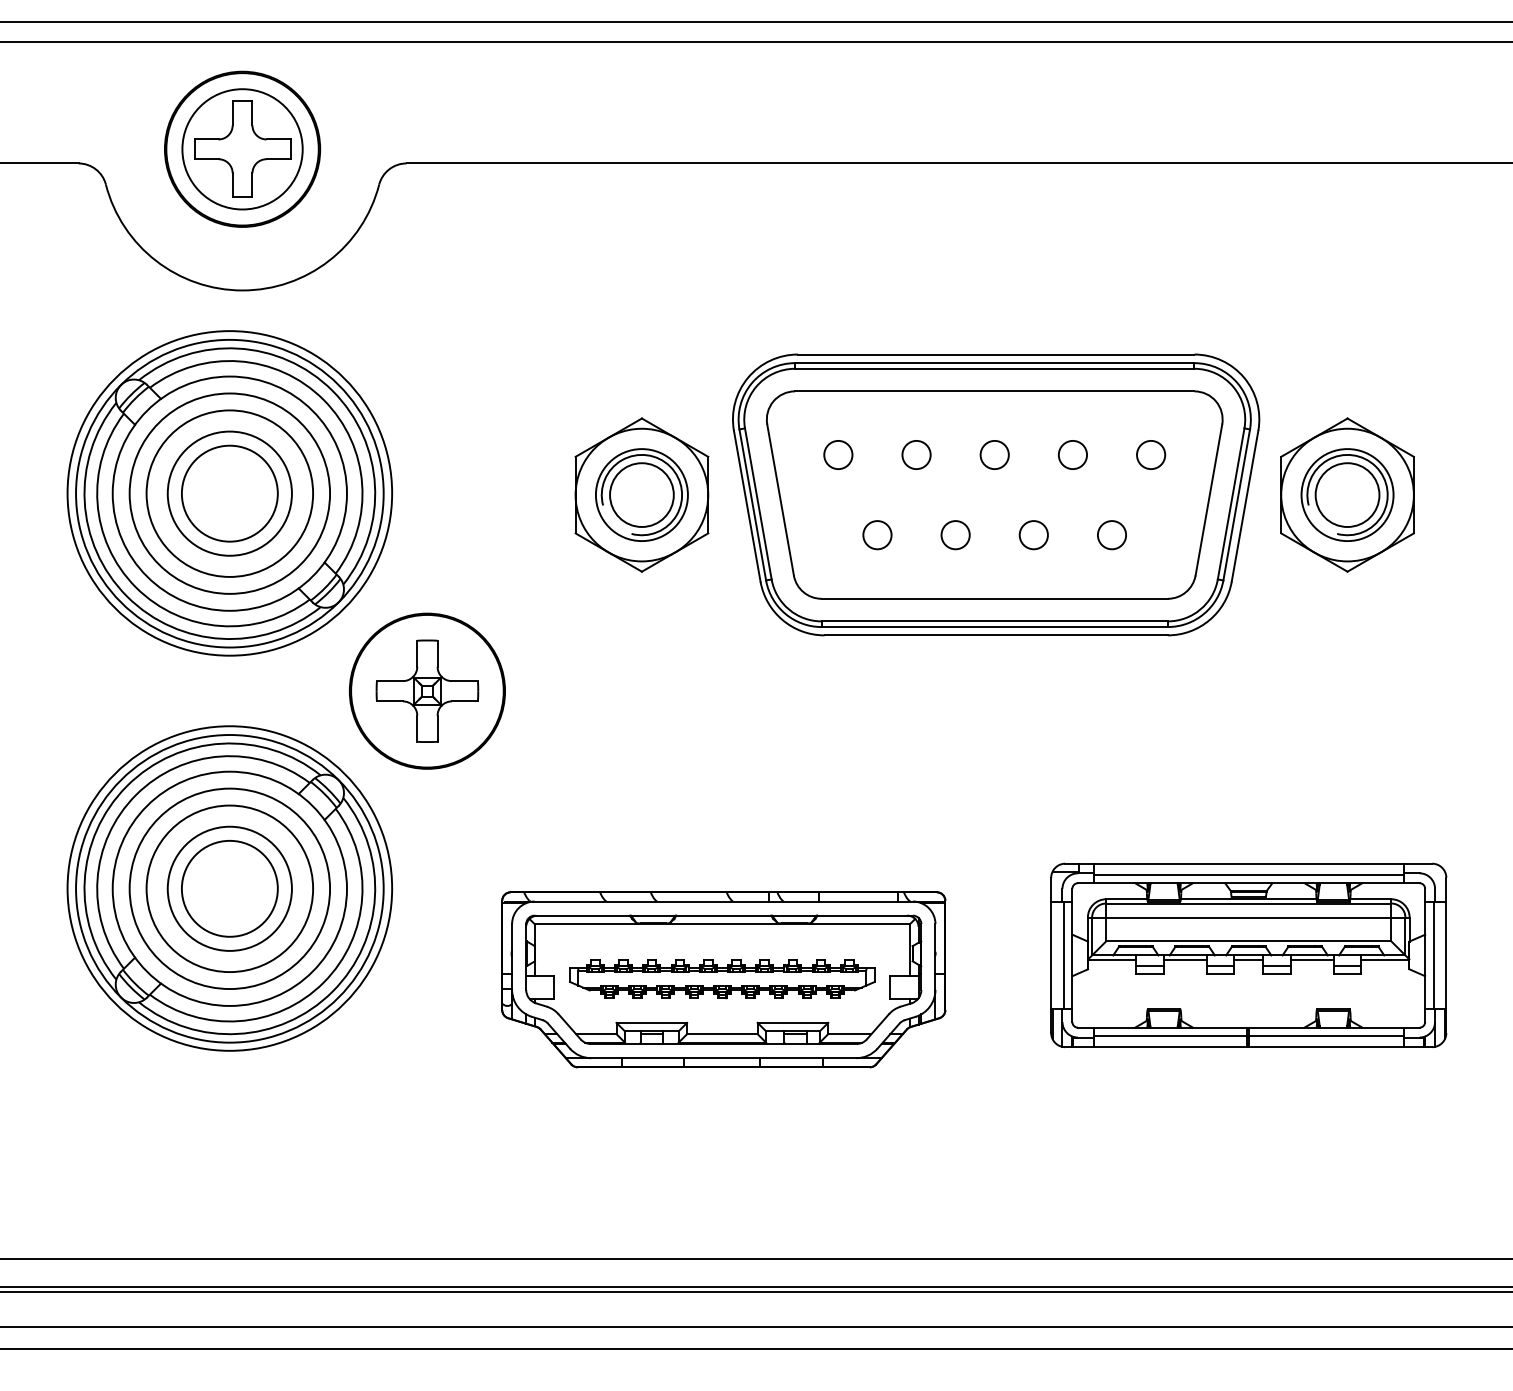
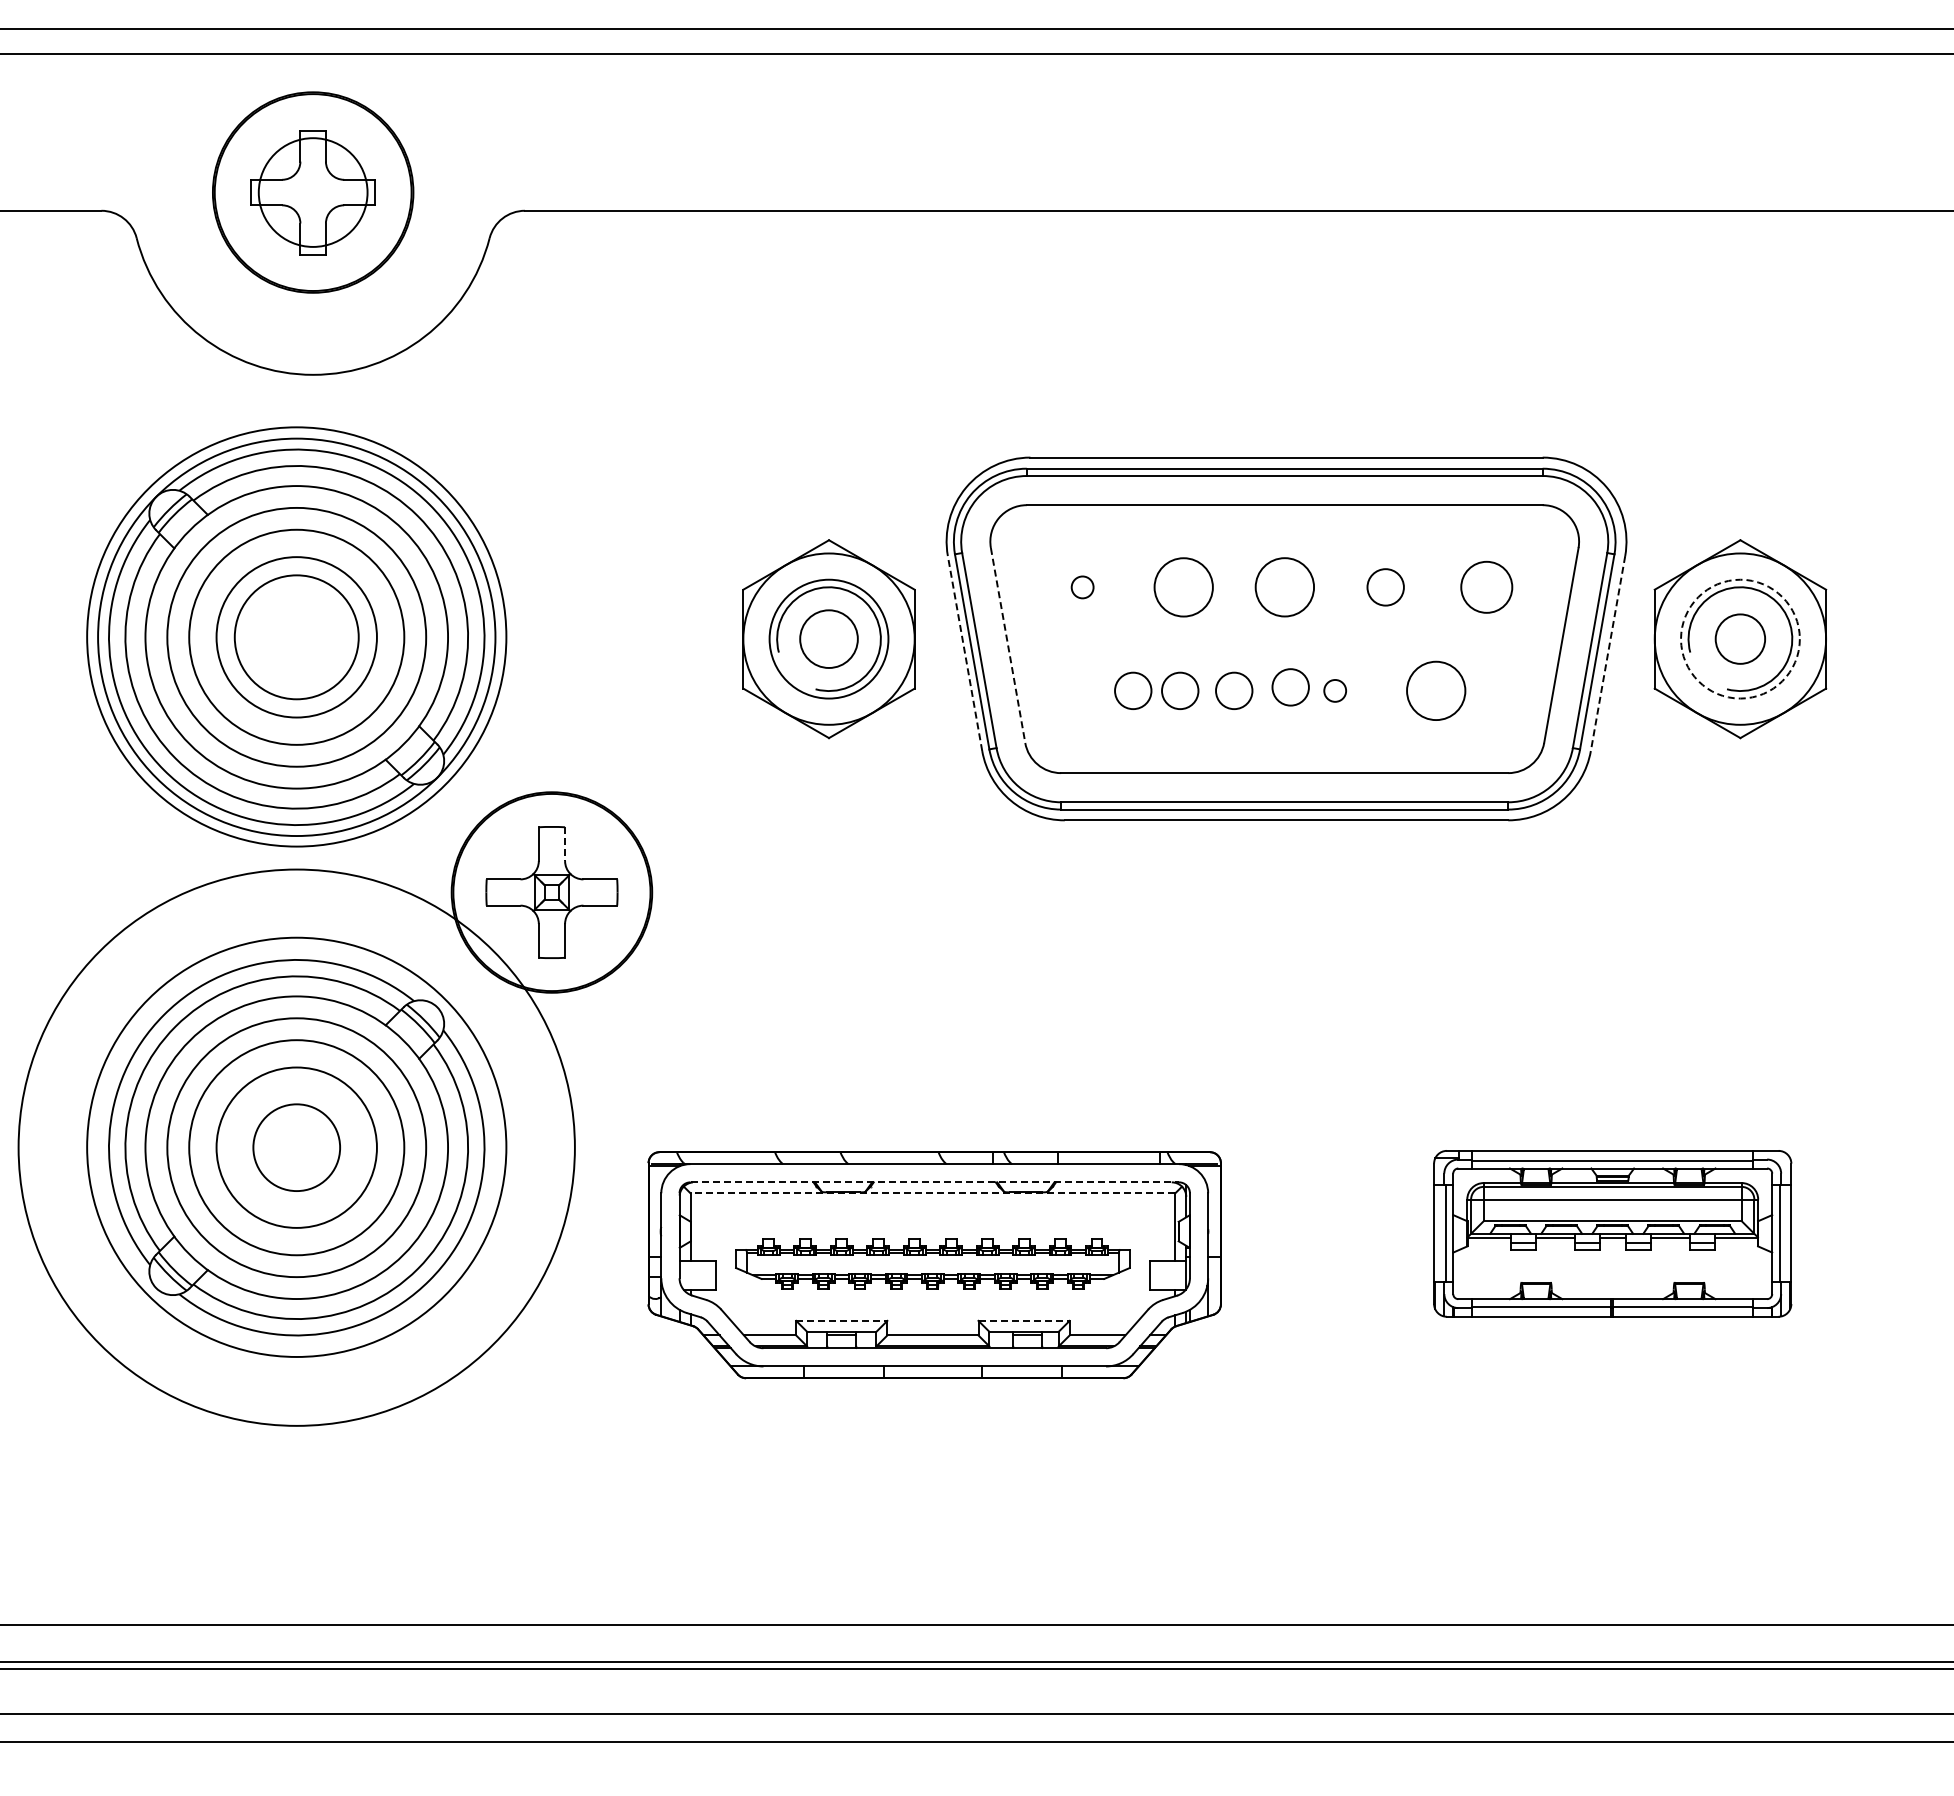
circle: (242, 149) -> (312, 192), size x0.7
circle: (838, 455) -> (1082, 587), size x0.6
circle: (916, 455) -> (1183, 587), size x1.6
circle: (994, 455) -> (1284, 587), size x1.6
circle: (1150, 455) -> (1486, 587), size x1.4
circle: (641, 494) -> (828, 638), size x0.7
circle: (1347, 494) -> (1740, 638), size x0.6
circle: (1347, 494) -> (1740, 638), solid -> dashed
line: (780, 500) -> (1008, 645), solid -> dashed
line: (746, 506) -> (964, 653), solid -> dashed
line: (1244, 506) -> (1607, 654), solid -> dashed
circle: (999, 532) -> (1290, 687), added
circle: (914, 534) -> (1180, 690), added
circle: (1034, 534) -> (1335, 690), size x0.6
circle: (1111, 534) -> (1435, 690), size x1.6
line: (437, 654) -> (565, 844), solid -> dashed
circle: (229, 888) -> (296, 1147), size x0.7
circle: (229, 888) -> (296, 1147), size x1.4
line: (724, 915) -> (935, 1182), solid -> dashed
line: (722, 924) -> (932, 1193), solid -> dashed
part: (1248, 955) -> (1612, 1233), size x0.7
line: (651, 1022) -> (841, 1320), solid -> dashed
line: (793, 1022) -> (1024, 1320), solid -> dashed

